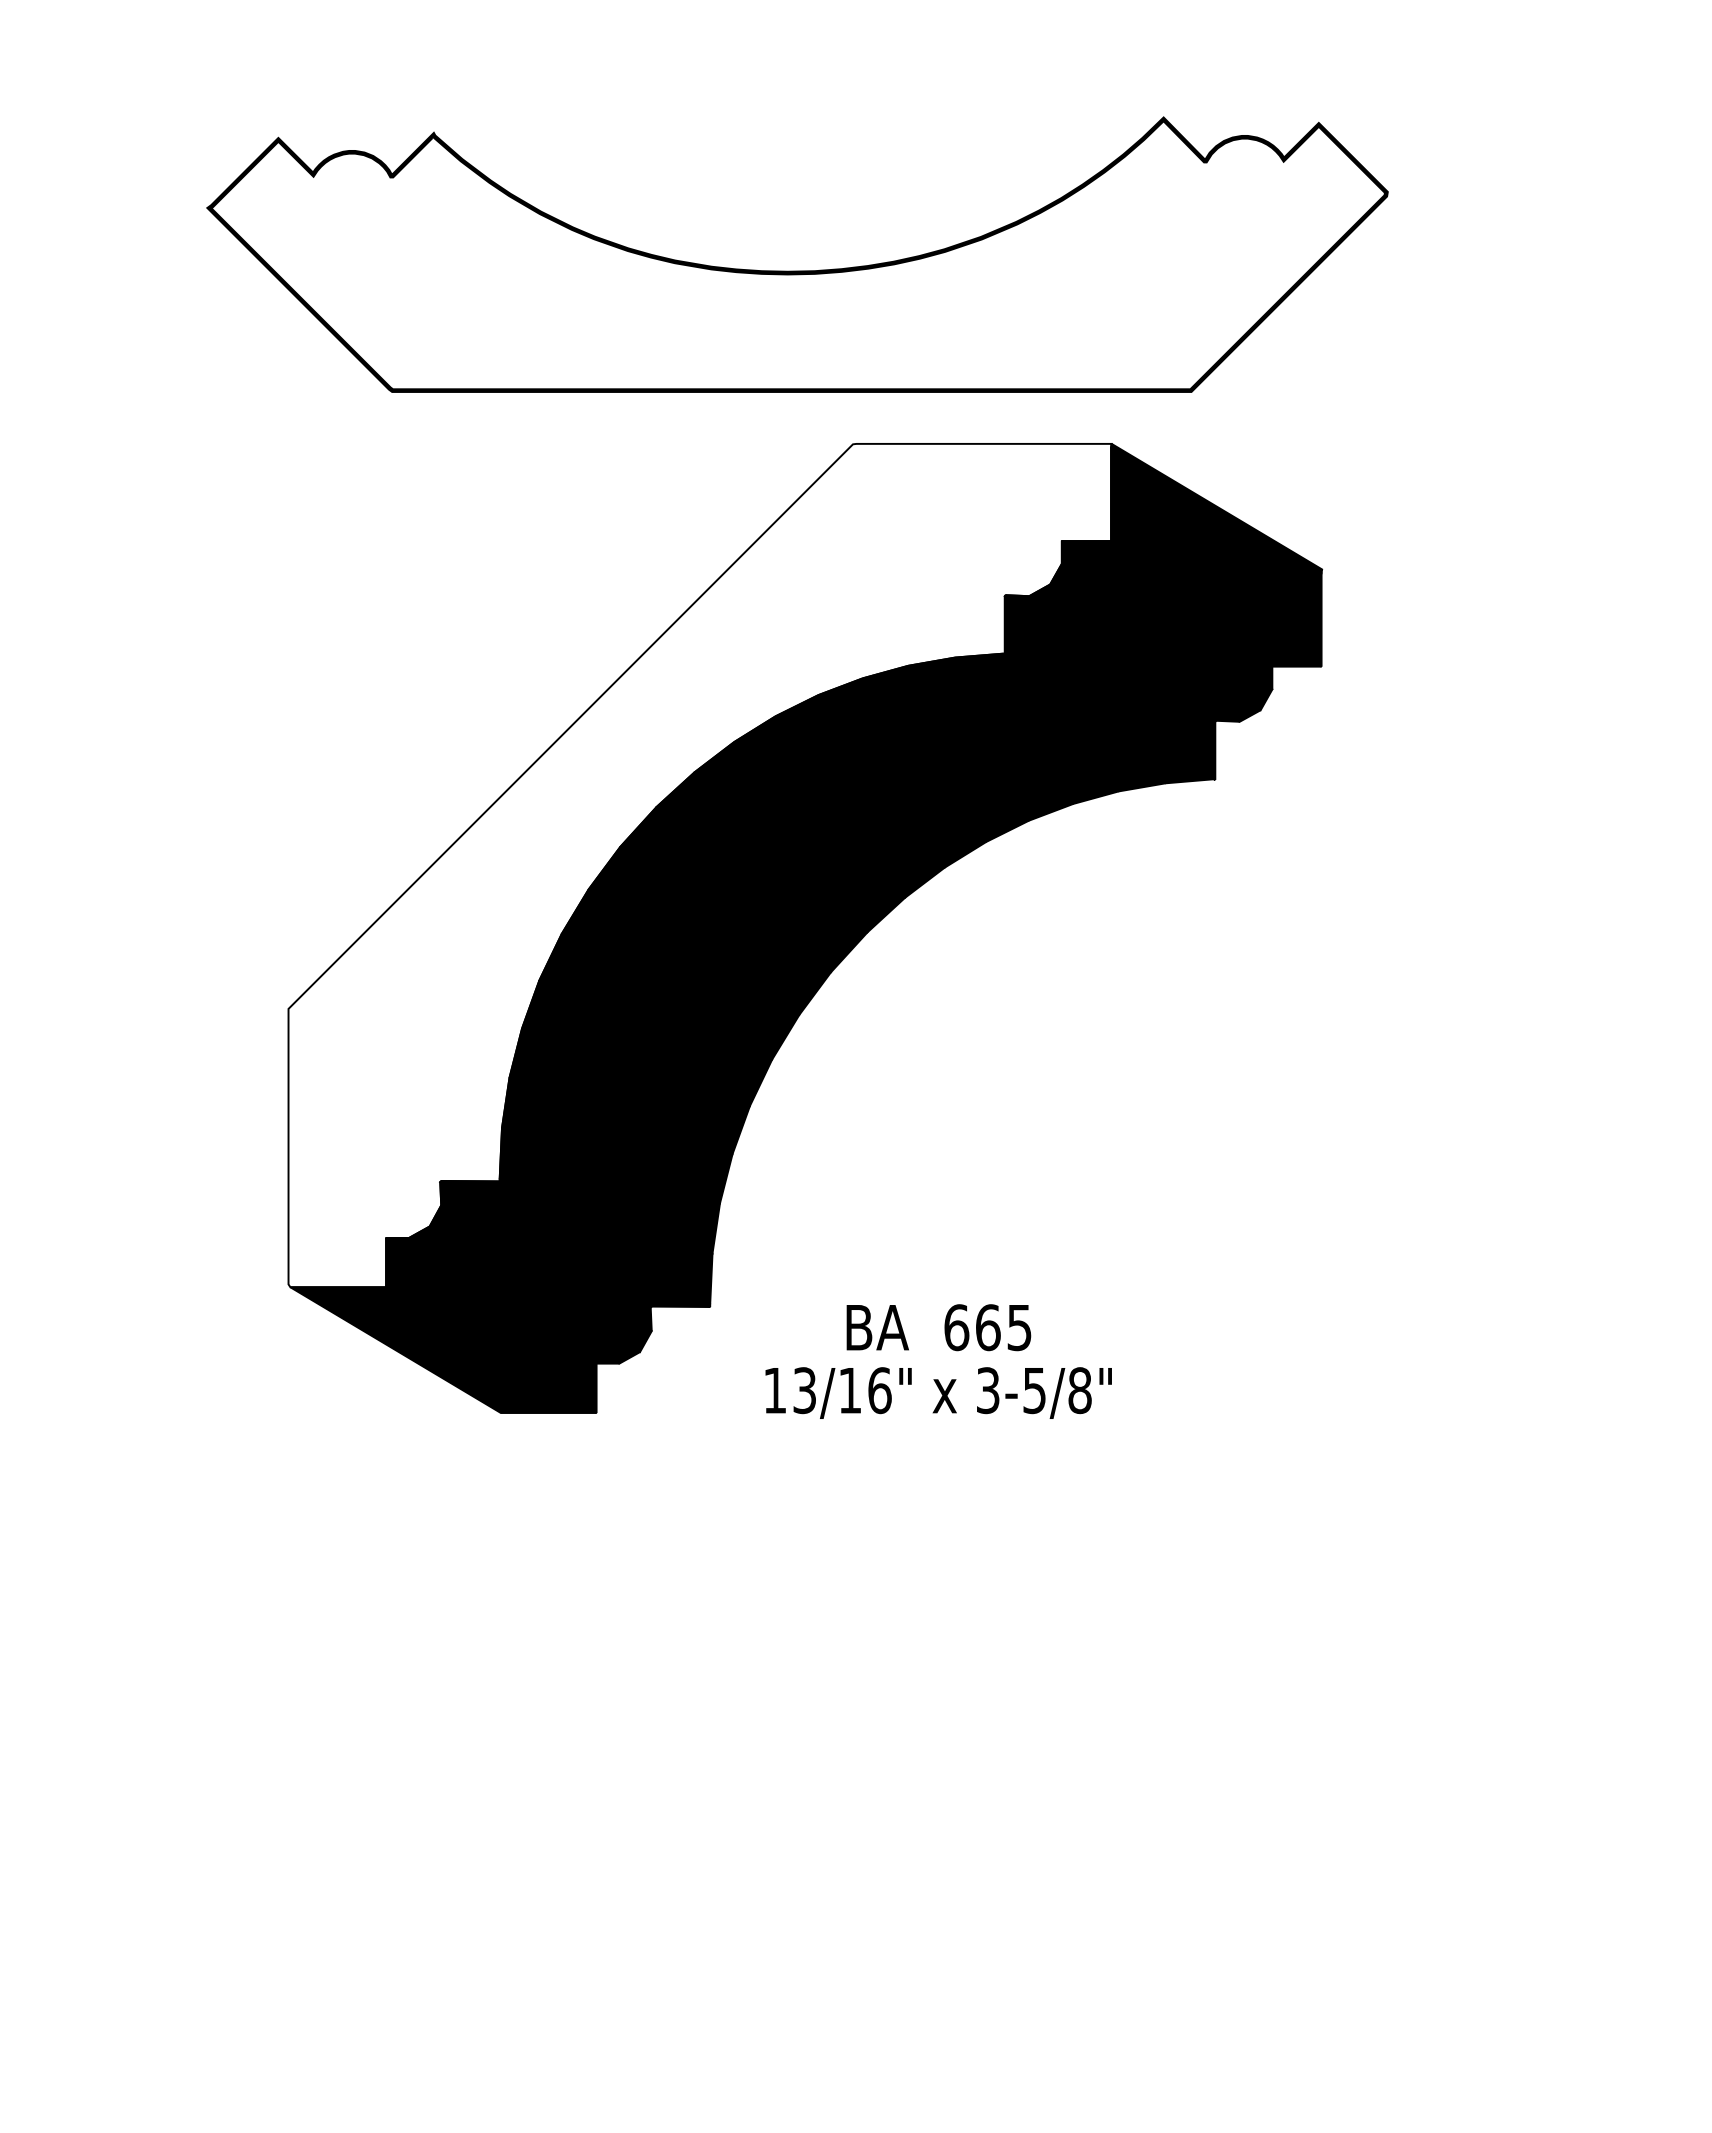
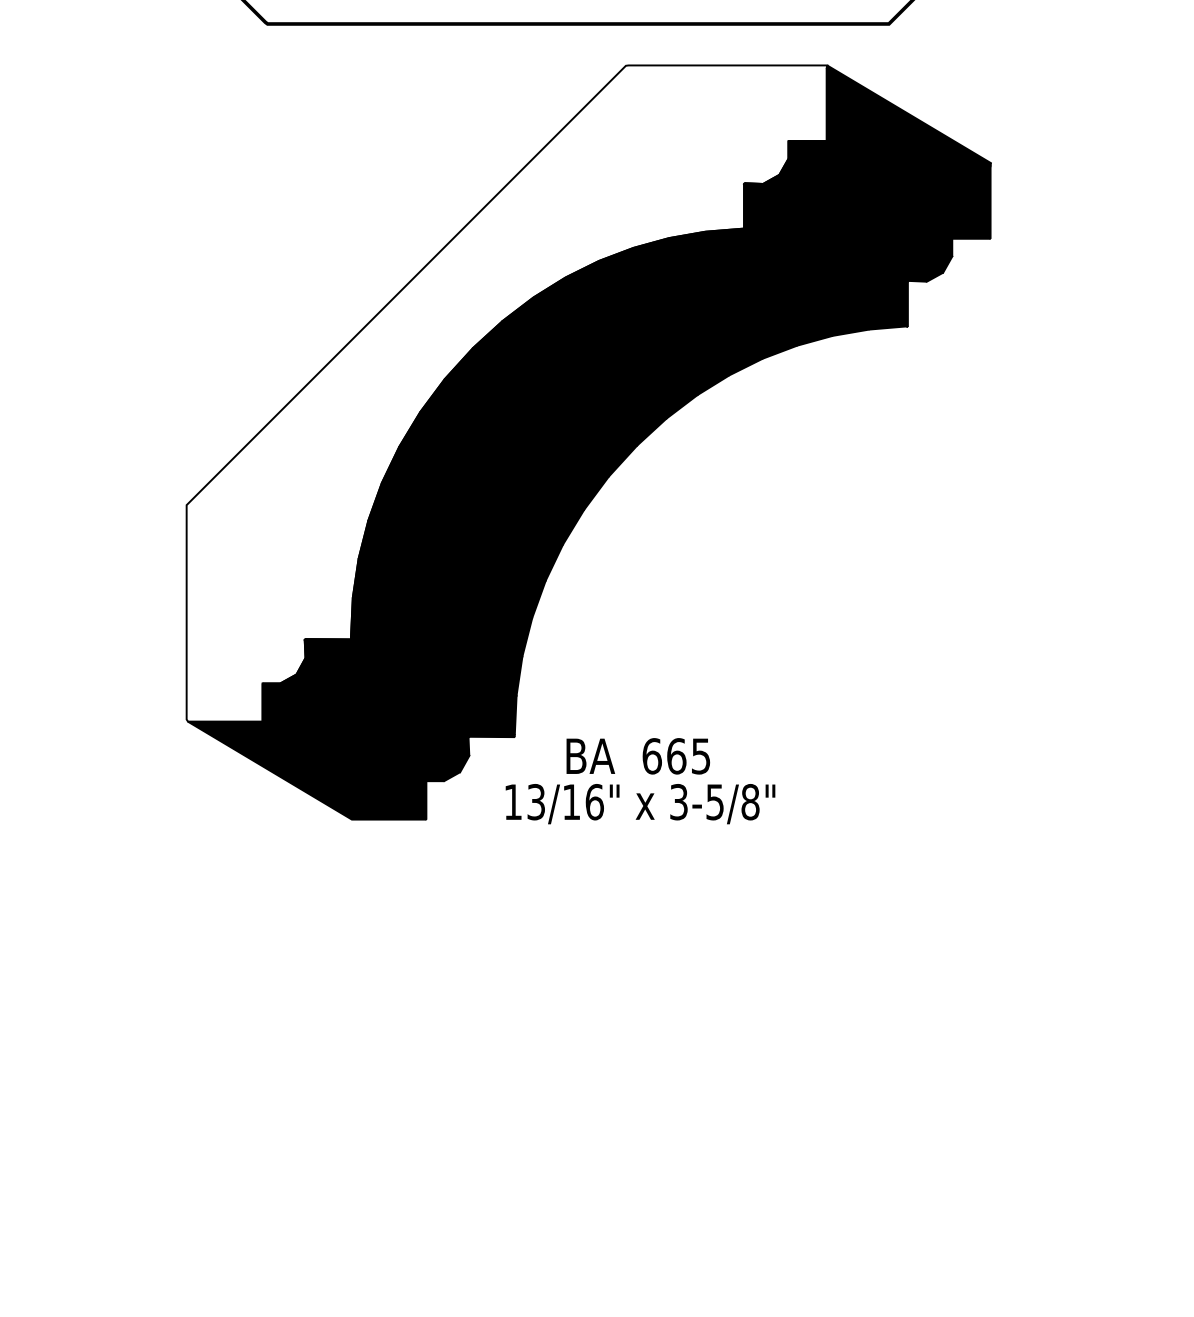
text: (938, 1327) -> (637, 756), moved
text: (938, 1392) -> (640, 803), moved

